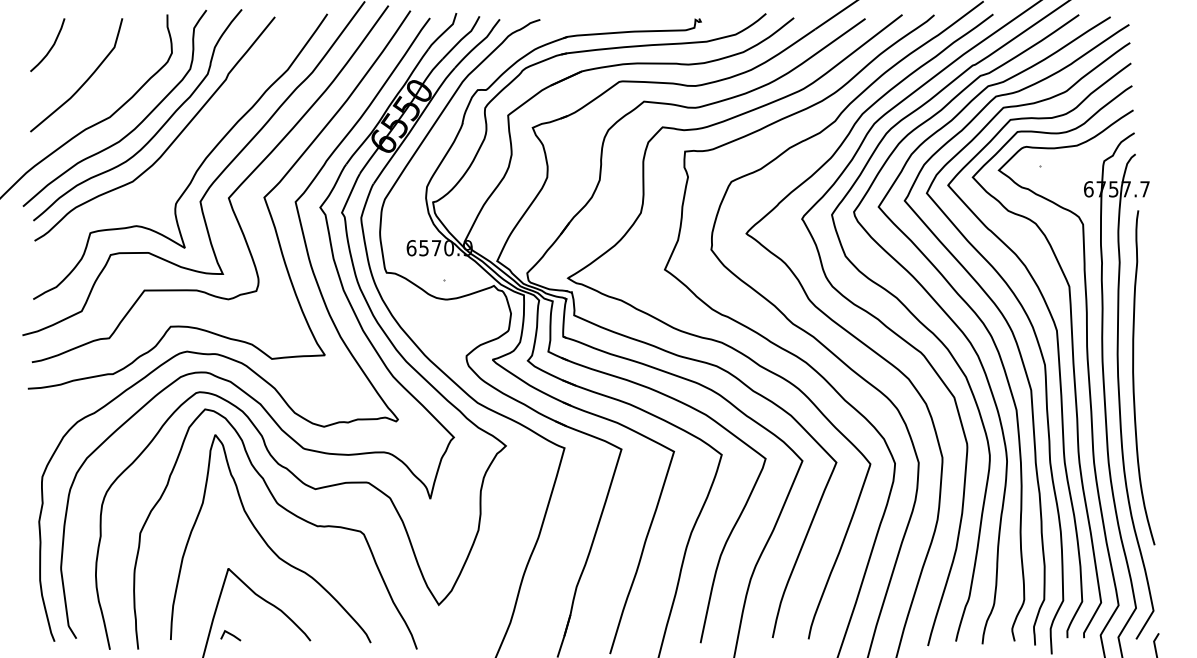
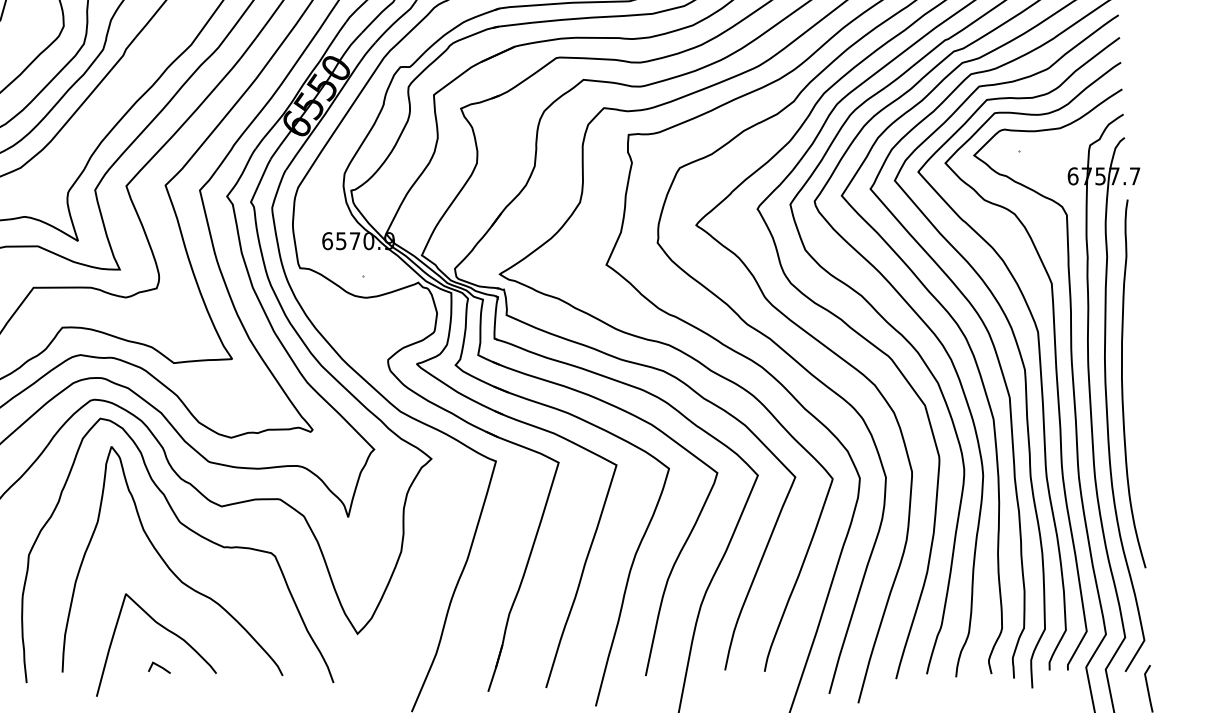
line: (230, 635) -> (159, 667), moved

